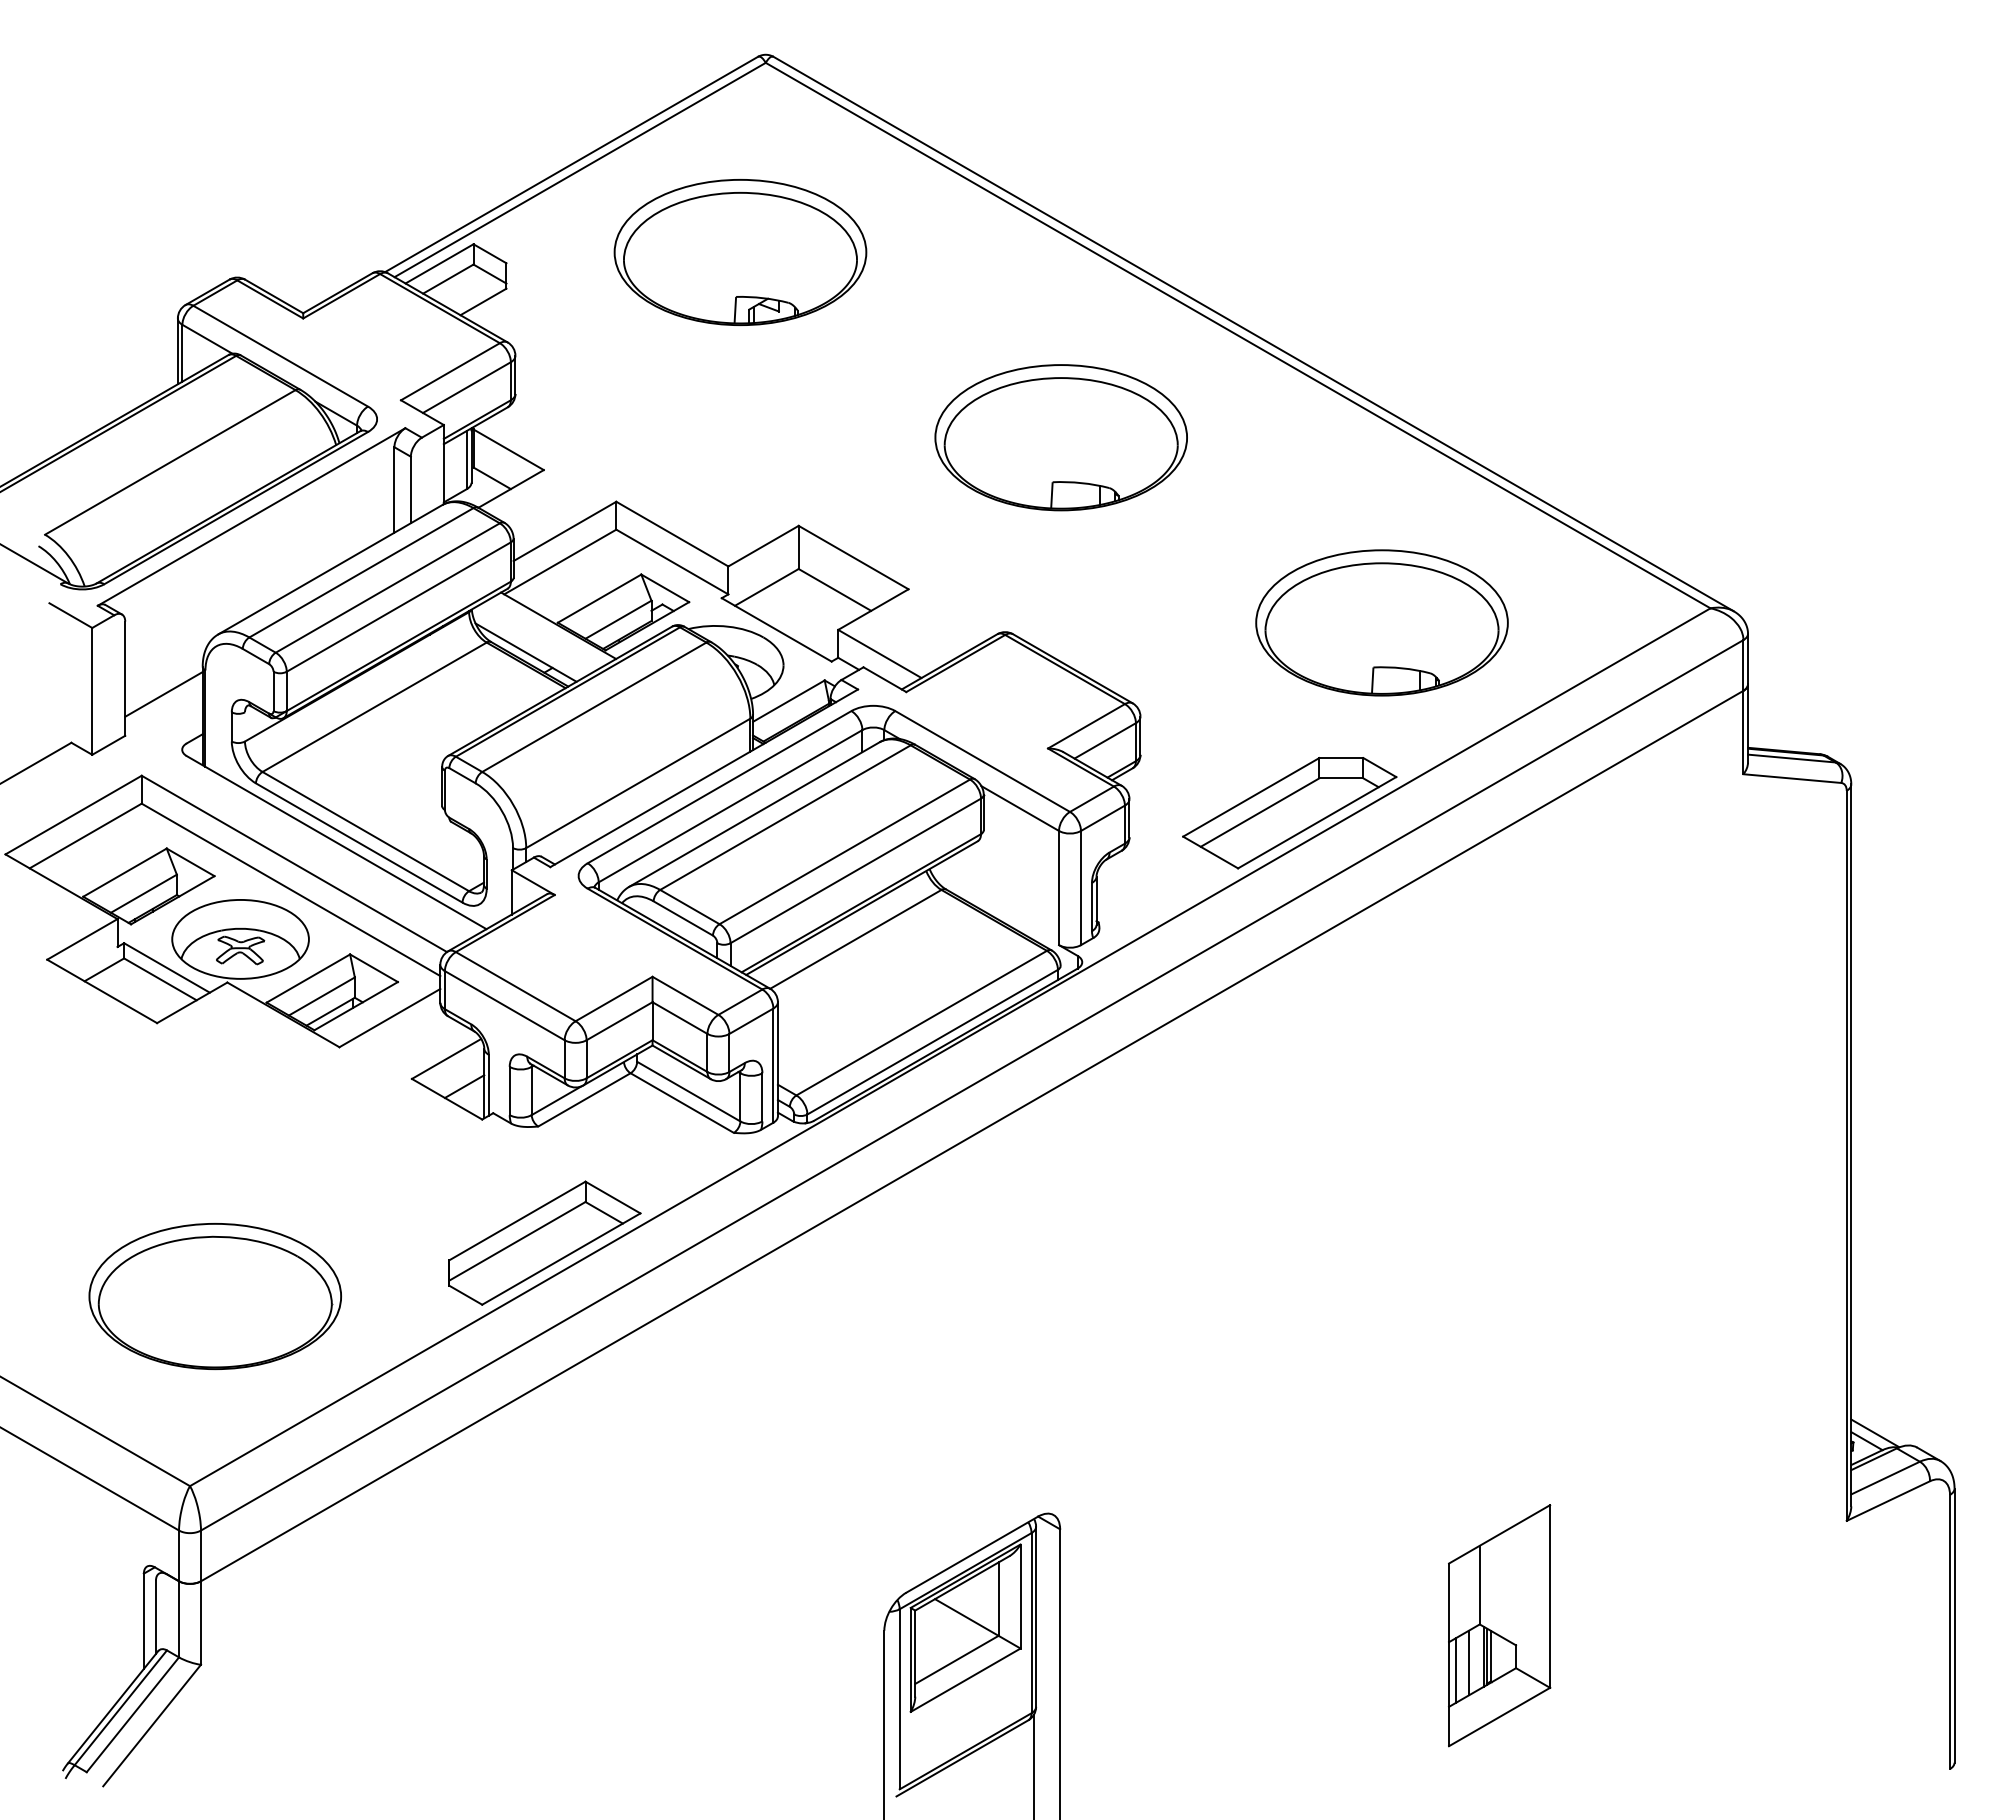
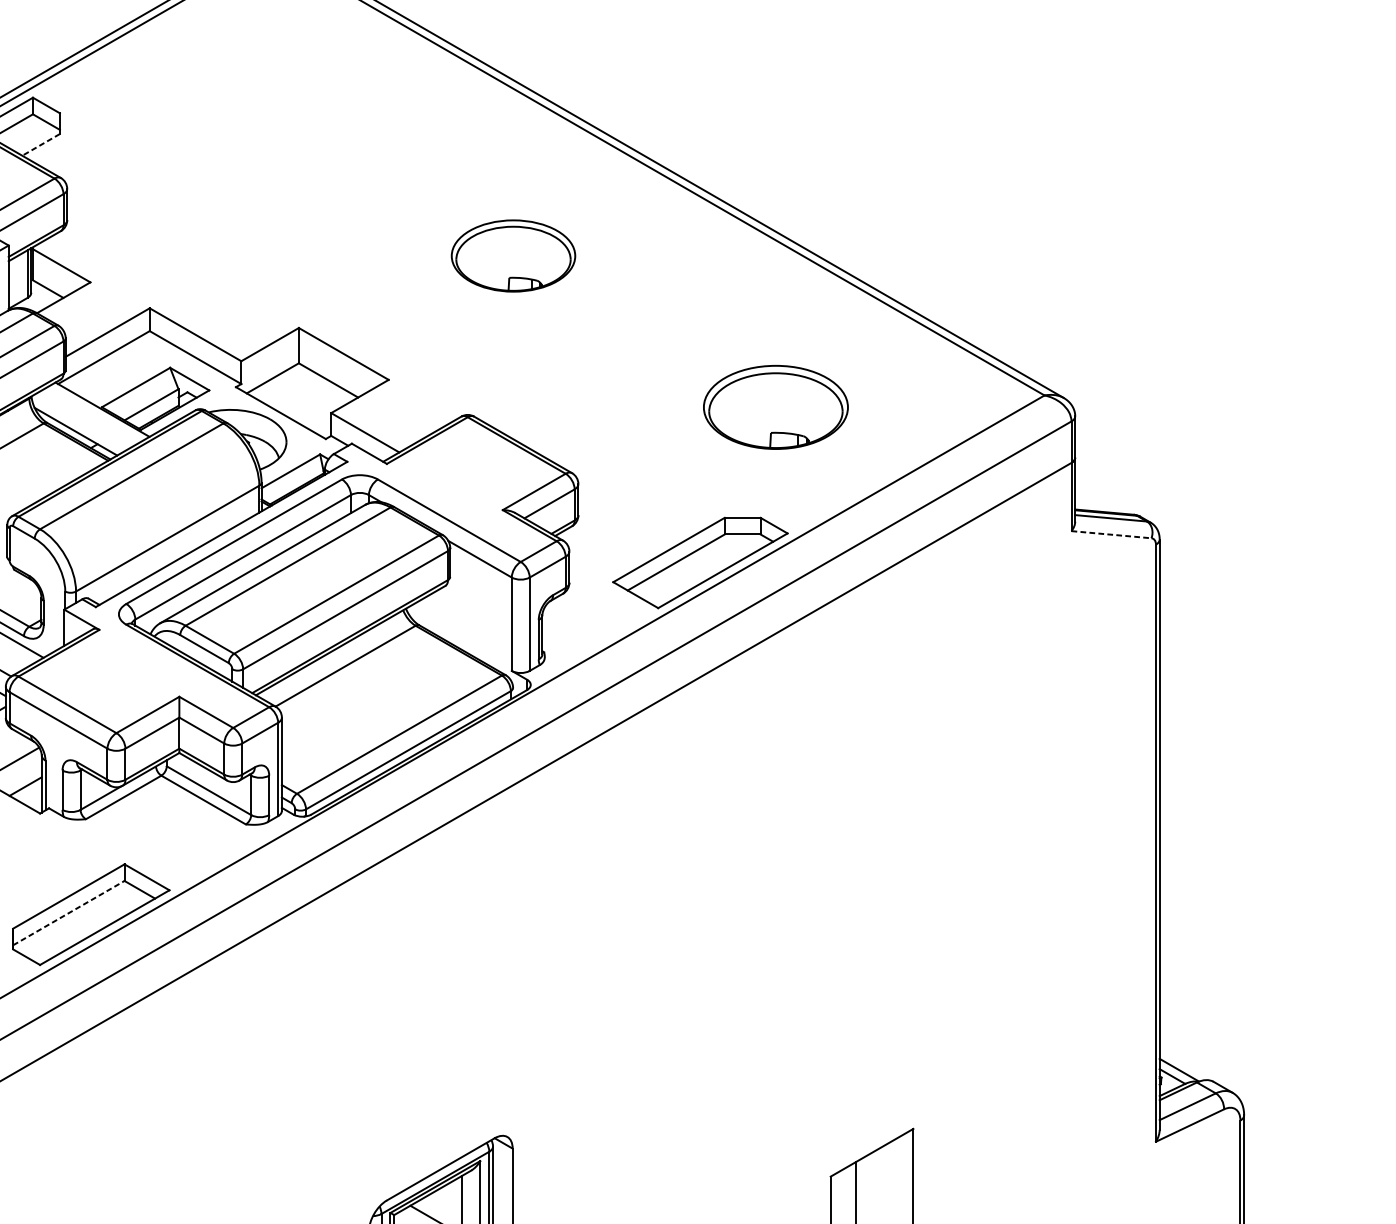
part: (740, 252) -> (251, 104), removed
line: (483, 301) -> (41, 144), solid -> dashed
part: (1060, 437) -> (512, 255), size x0.6
part: (1381, 622) -> (775, 407), size x0.7
line: (1792, 778) -> (1111, 534), solid -> dashed
line: (517, 1241) -> (68, 913), solid -> dashed

